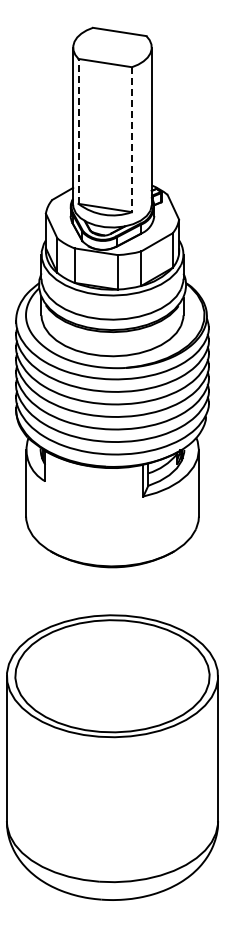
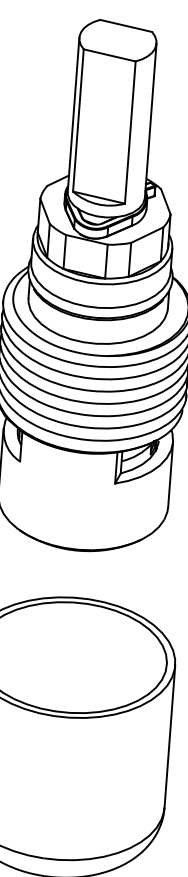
line: (78, 130) -> (78, 119), dashed -> solid
line: (132, 140) -> (130, 133), dashed -> solid

